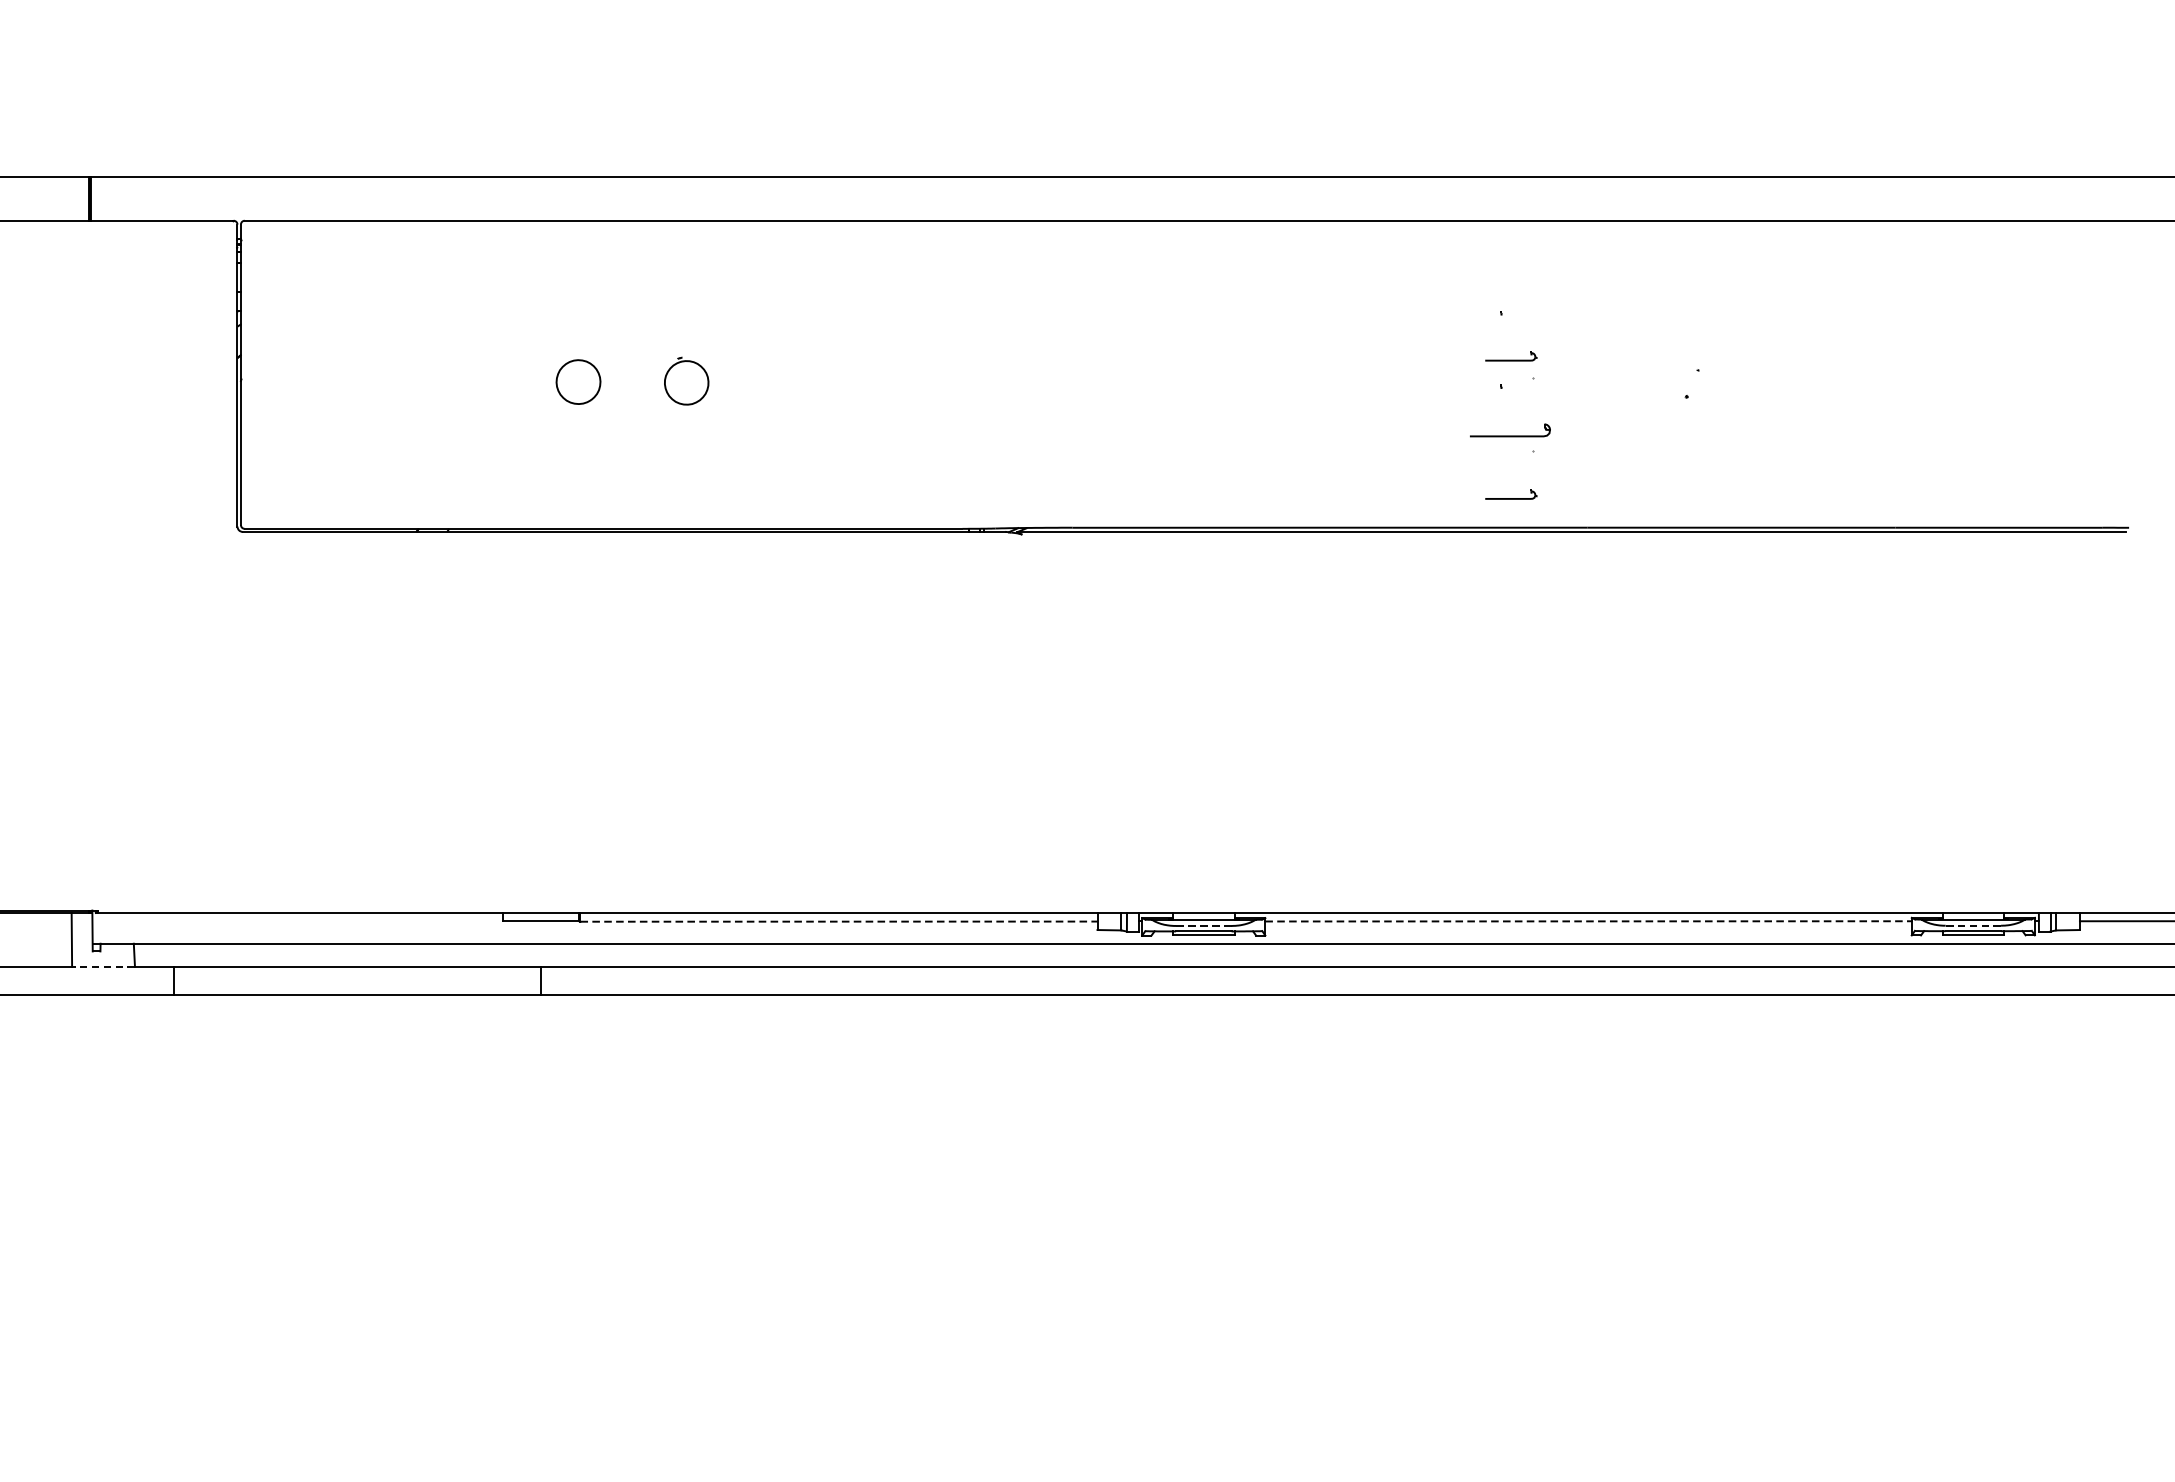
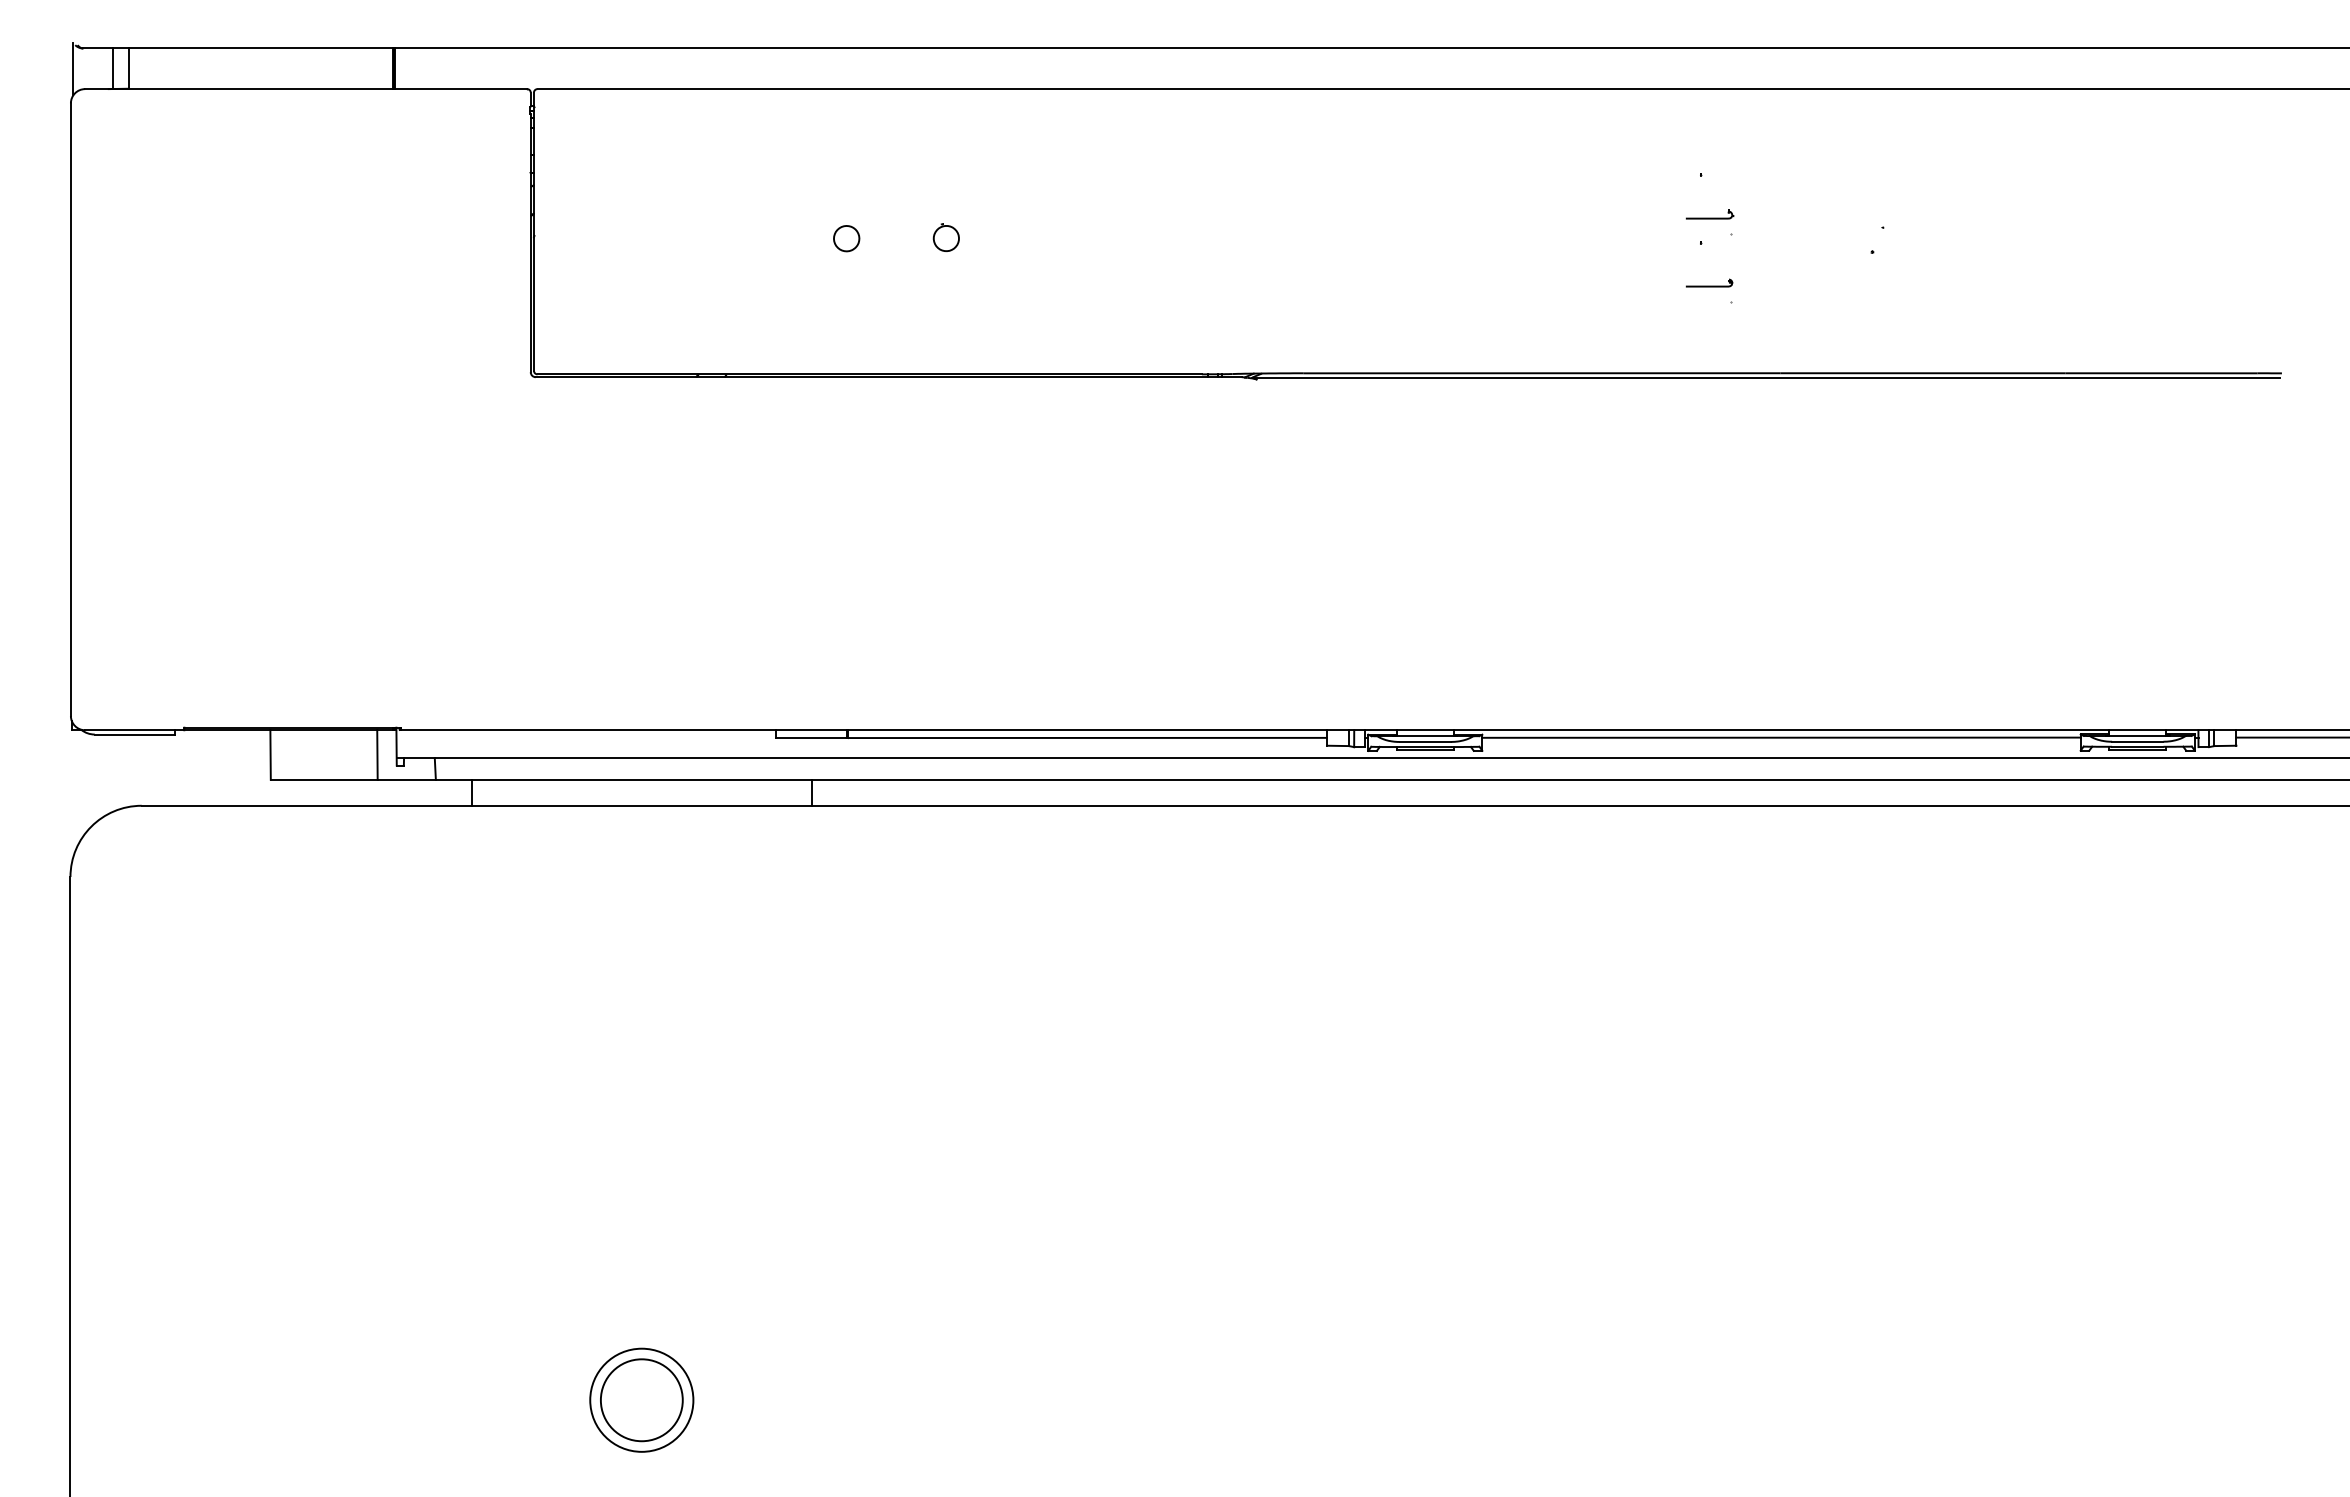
part: (685, 381) -> (945, 237), size x0.62
part: (578, 382) -> (846, 238), size x0.62
part: (1510, 429) -> (1709, 282), size x0.62
part: (1510, 494) -> (1709, 342), removed
line: (839, 921) -> (1088, 737), dashed -> solid
line: (1589, 921) -> (1782, 737), dashed -> solid
line: (1203, 925) -> (1425, 741), dashed -> solid
line: (1973, 925) -> (2137, 741), dashed -> solid
line: (103, 966) -> (406, 779), dashed -> solid

